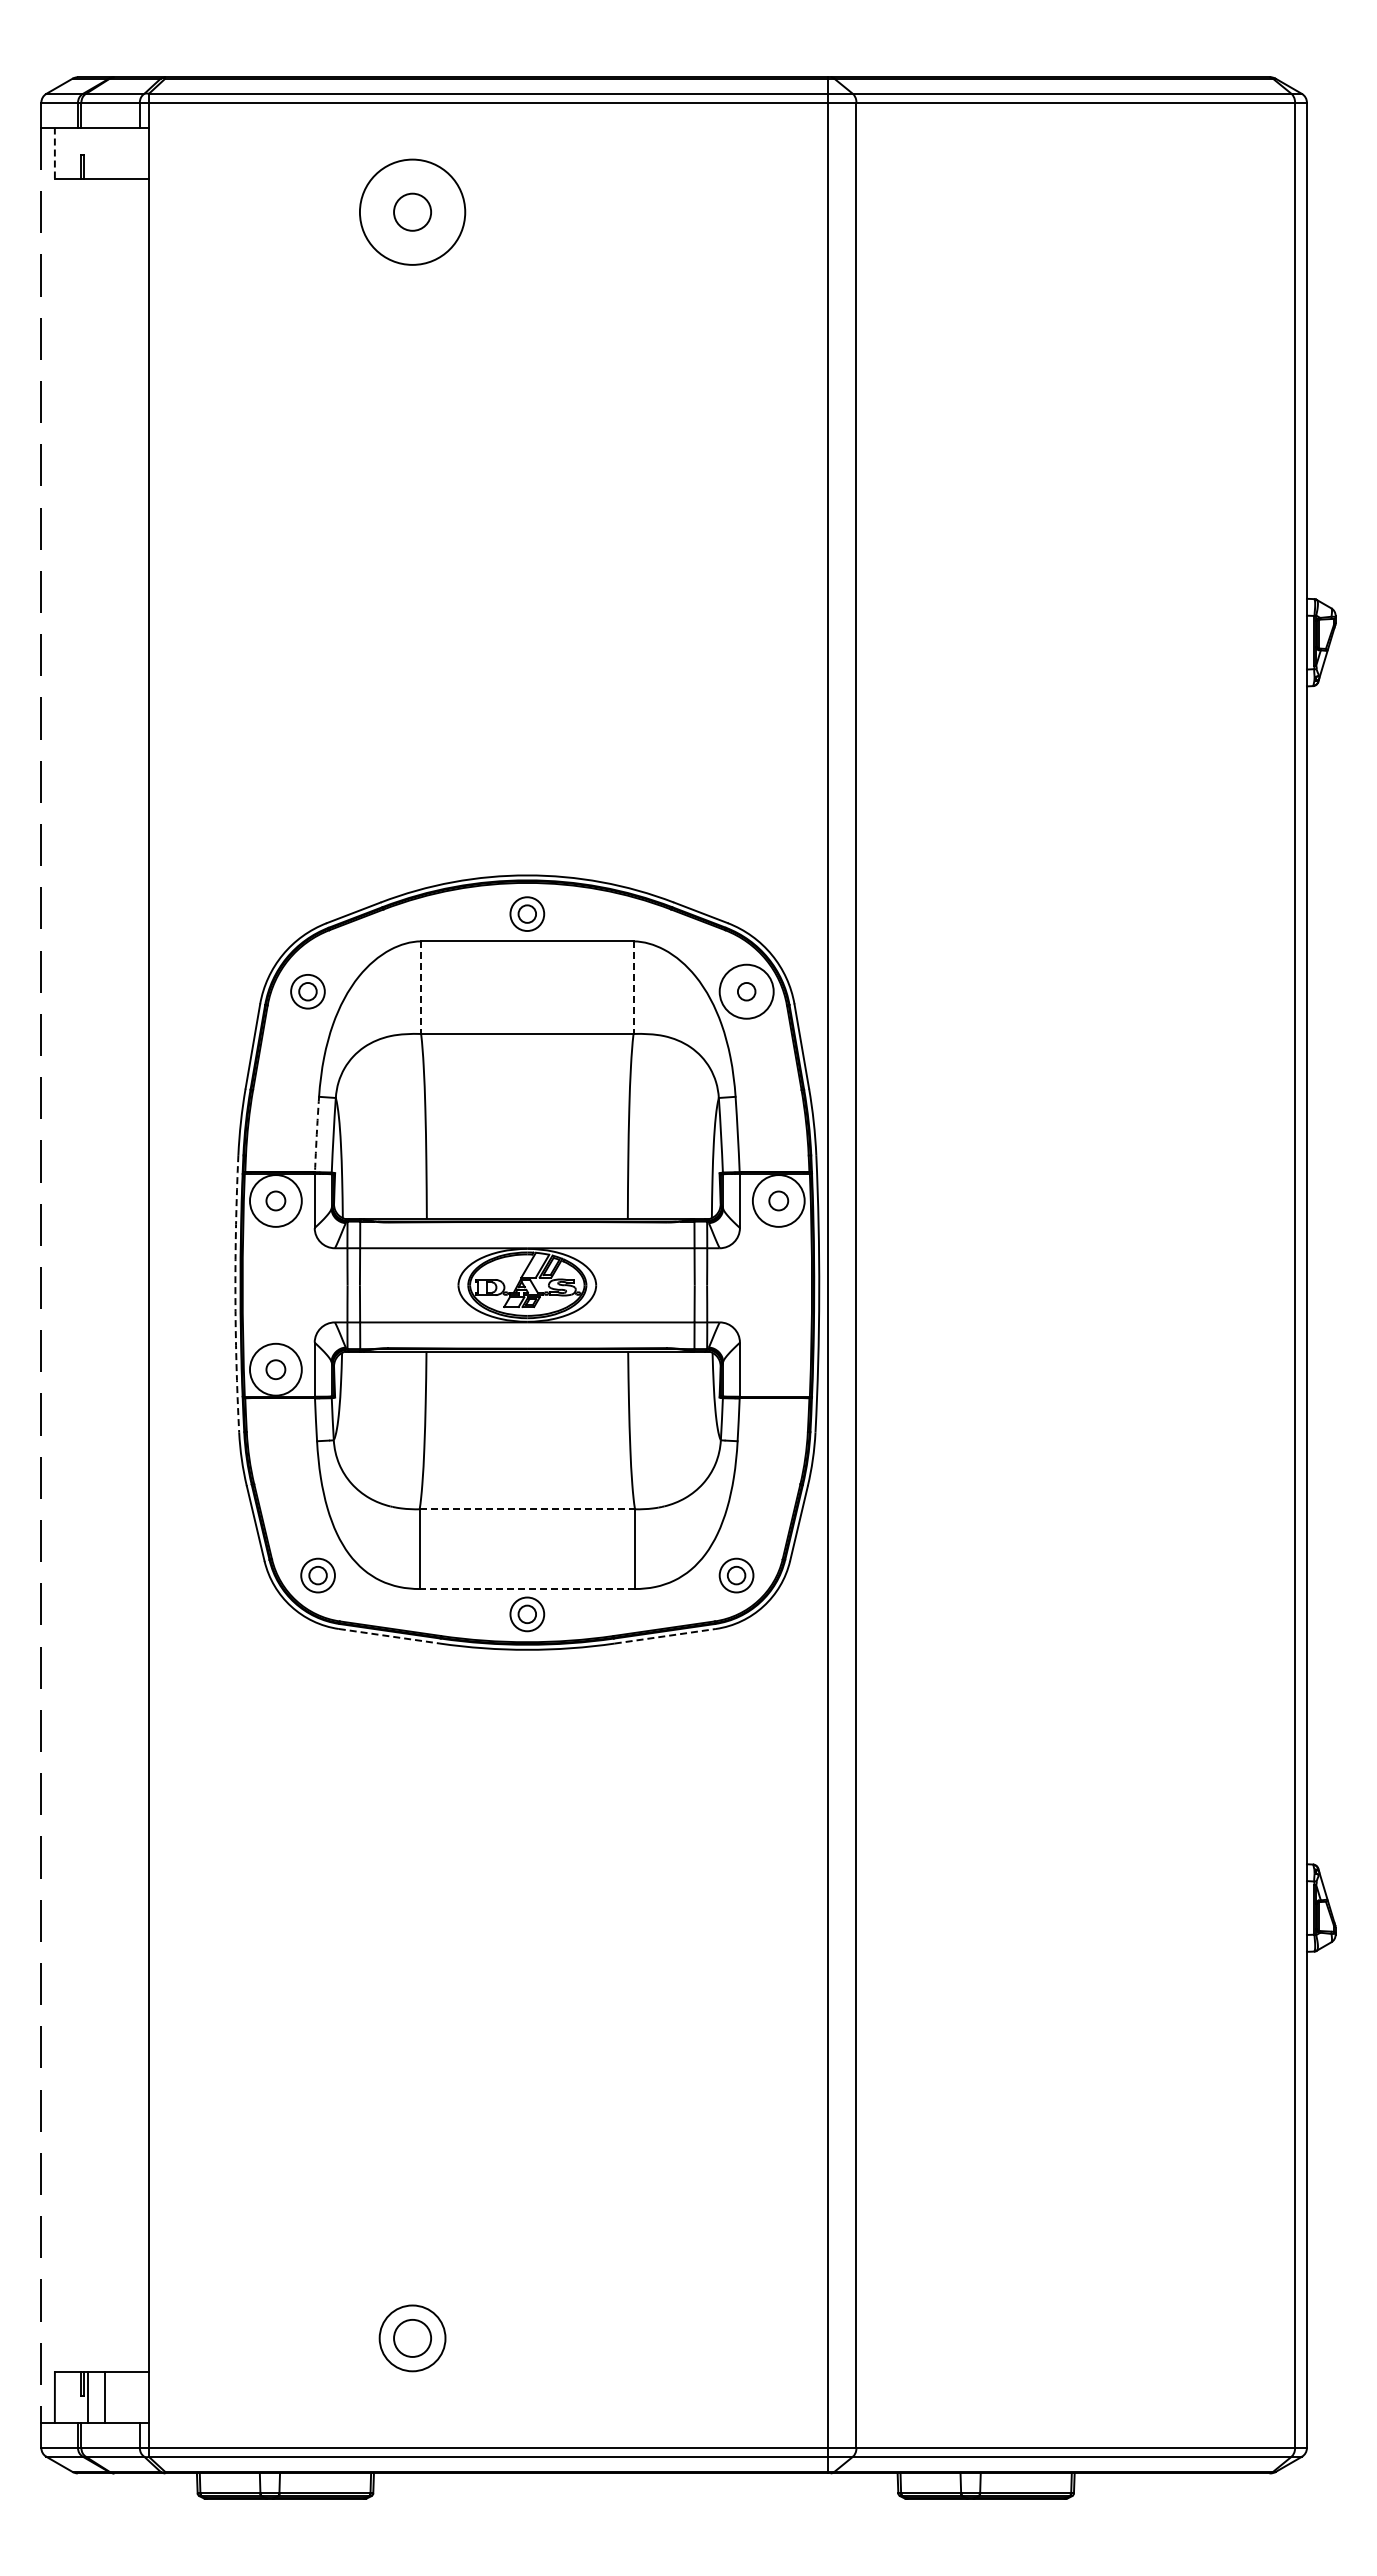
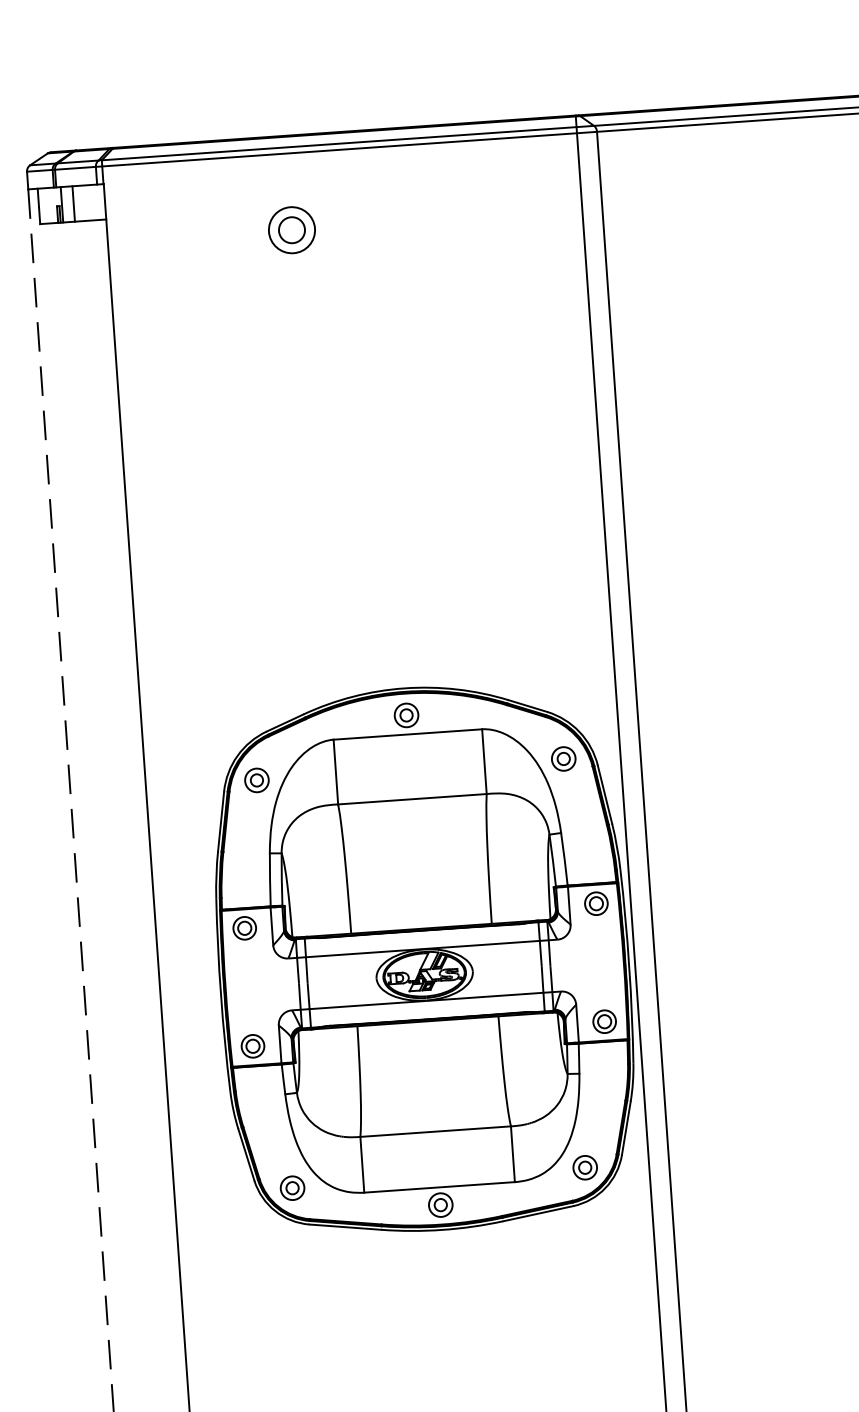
line: (54, 152) -> (38, 205), dashed -> solid
line: (87, 152) -> (61, 204), added
line: (104, 152) -> (73, 203), added
circle: (412, 212) -> (291, 230), size x0.62
line: (421, 988) -> (336, 772), dashed -> solid
line: (633, 988) -> (484, 762), dashed -> solid
circle: (746, 991) -> (563, 758), size x0.62
arc: (316, 1134) -> (269, 879), dashed -> solid
circle: (275, 1200) -> (244, 928), size x0.62
circle: (778, 1200) -> (596, 903), size x0.62
arc: (235, 1293) -> (221, 994), dashed -> solid
circle: (275, 1369) -> (252, 1046), size x0.62
part: (778, 1369) -> (604, 1021), added
line: (527, 1509) -> (435, 1131), dashed -> solid
line: (527, 1589) -> (439, 1187), dashed -> solid
line: (389, 1636) -> (345, 1227), dashed -> solid
line: (665, 1636) -> (538, 1213), dashed -> solid

